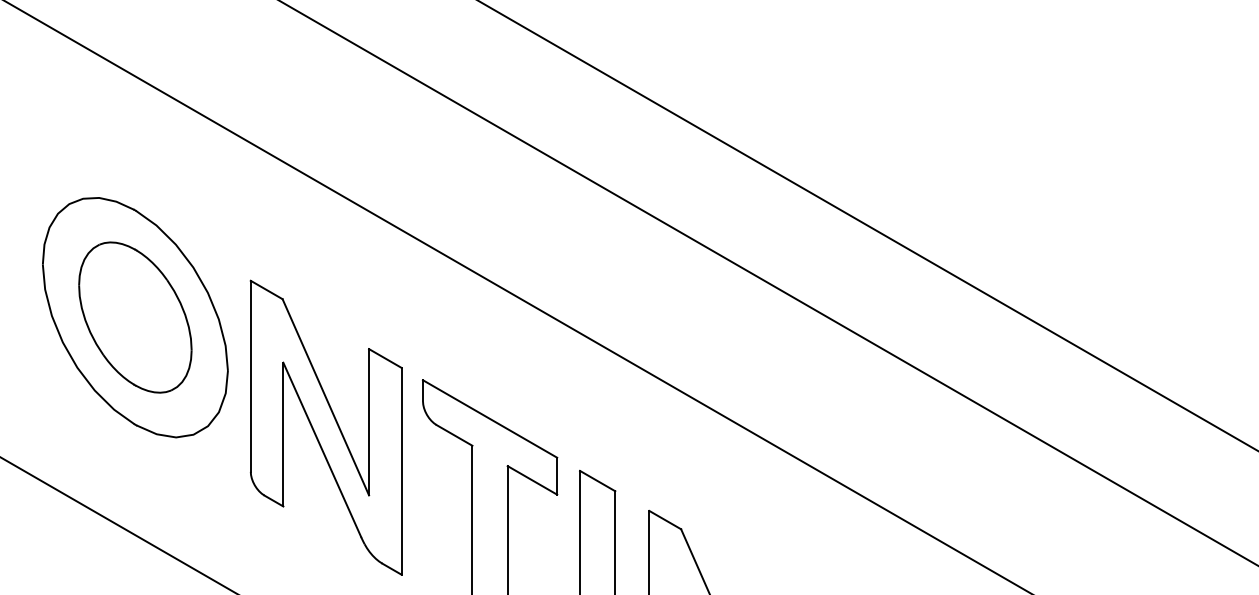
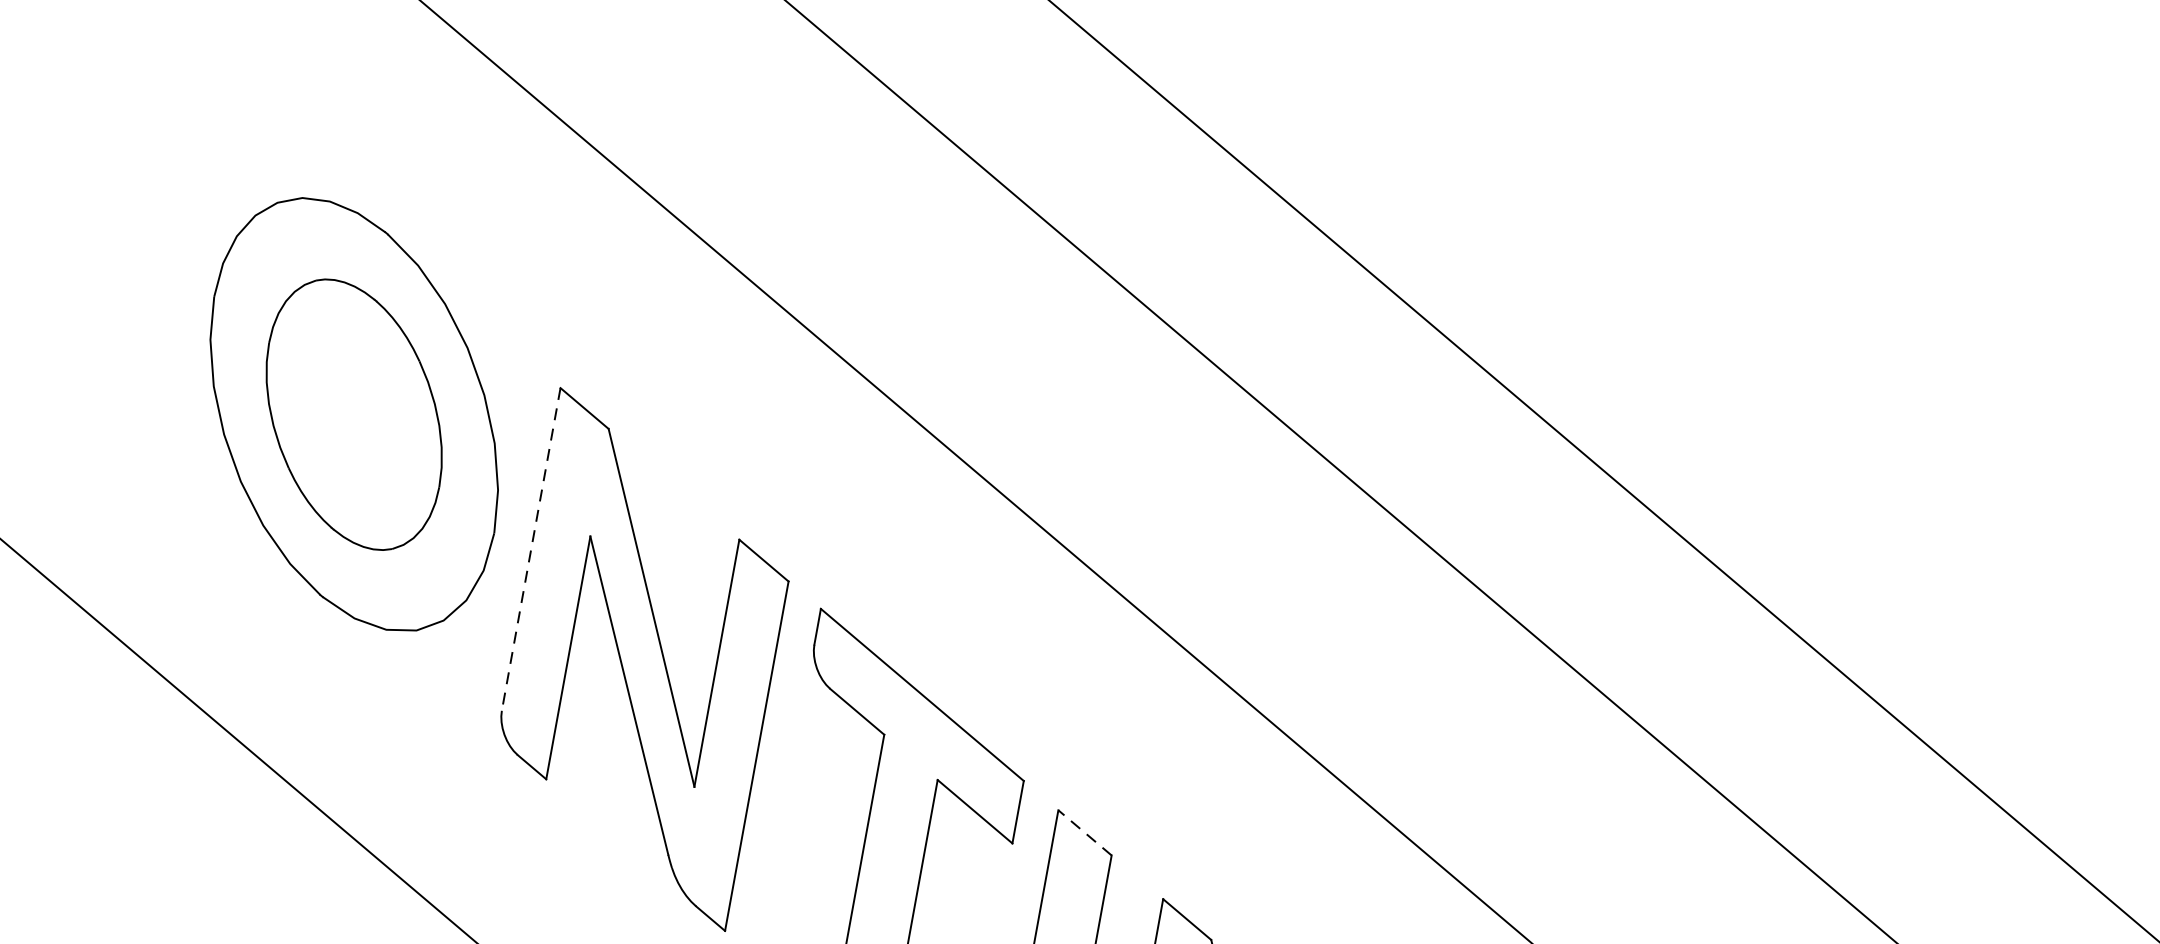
line: (250, 376) -> (530, 549), solid -> dashed
line: (597, 480) -> (1084, 831), solid -> dashed

